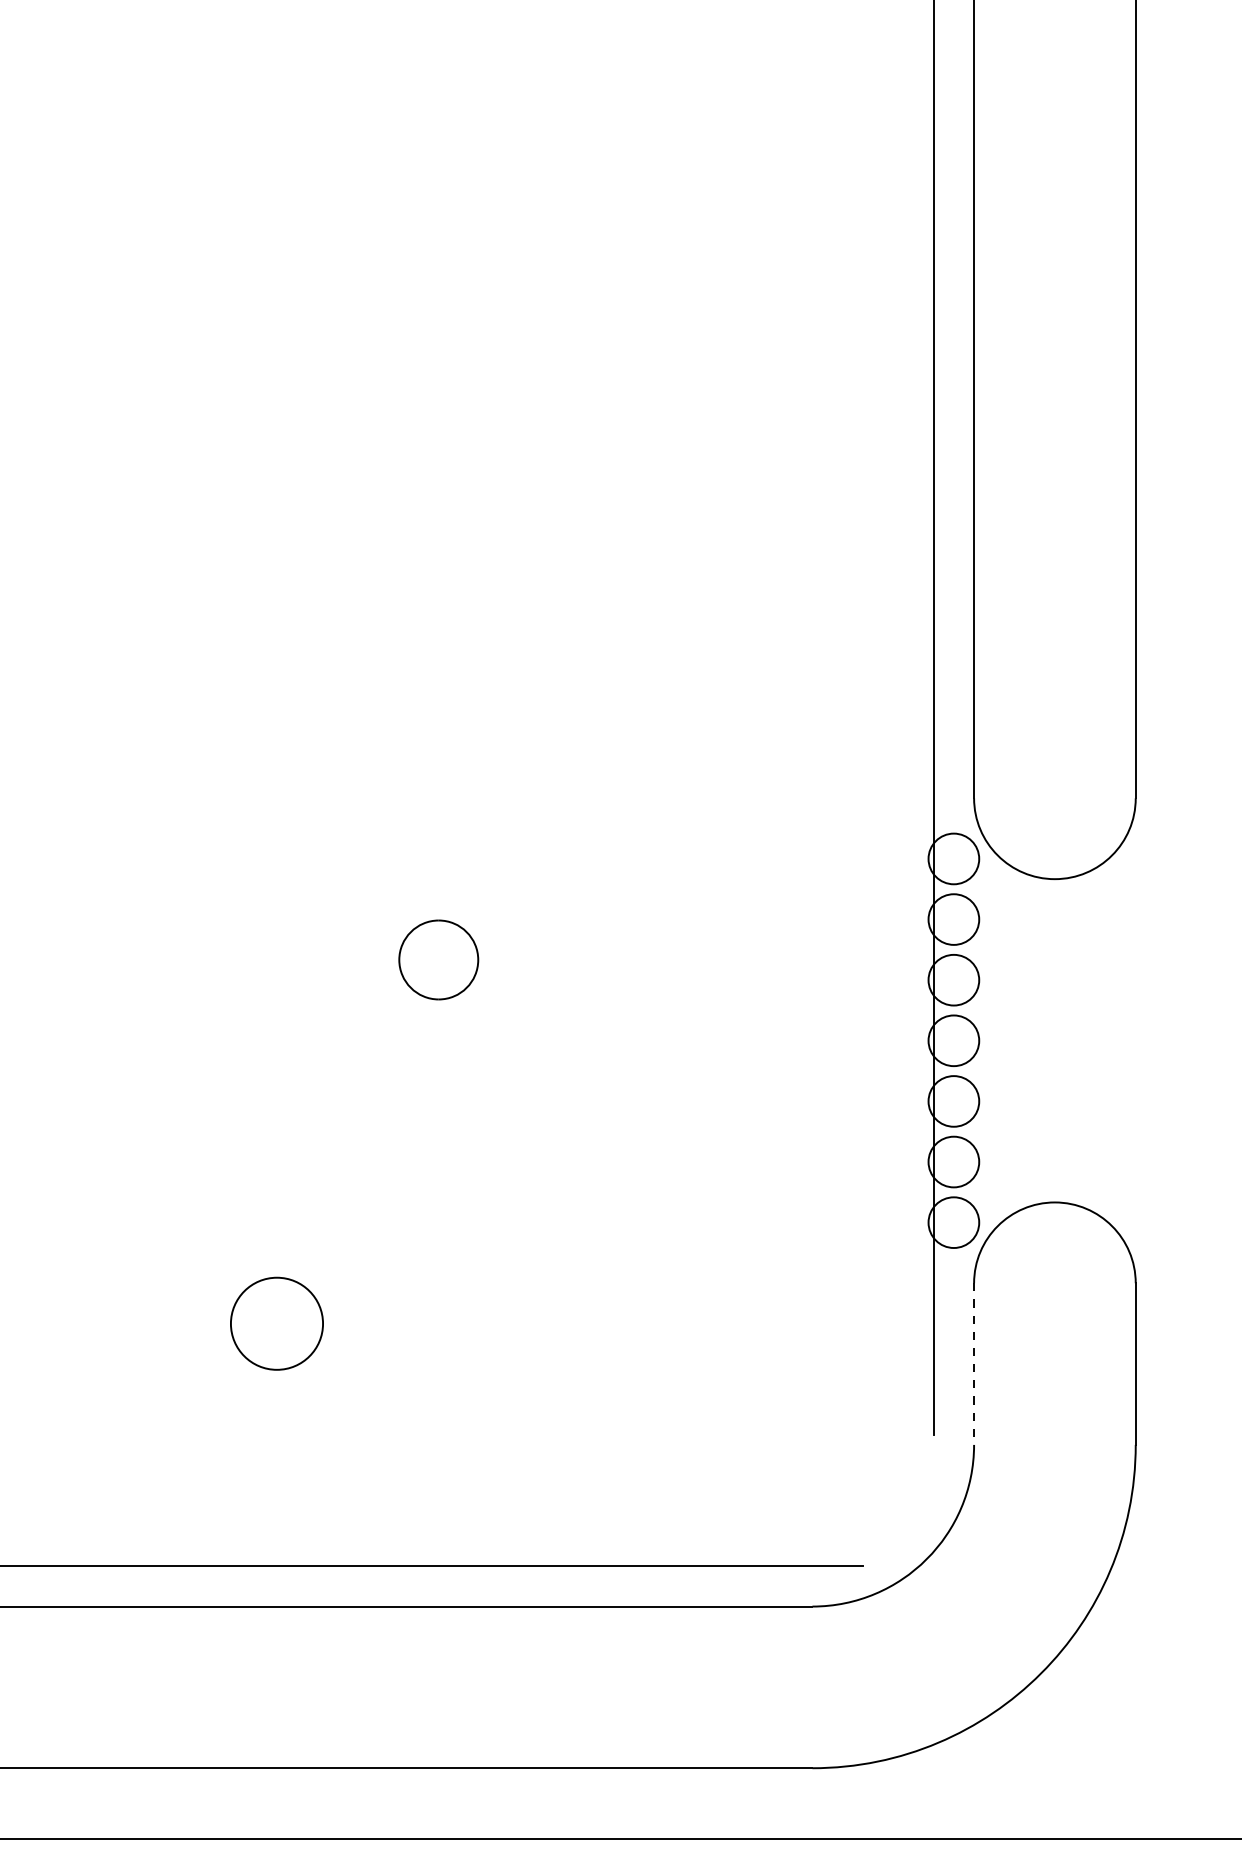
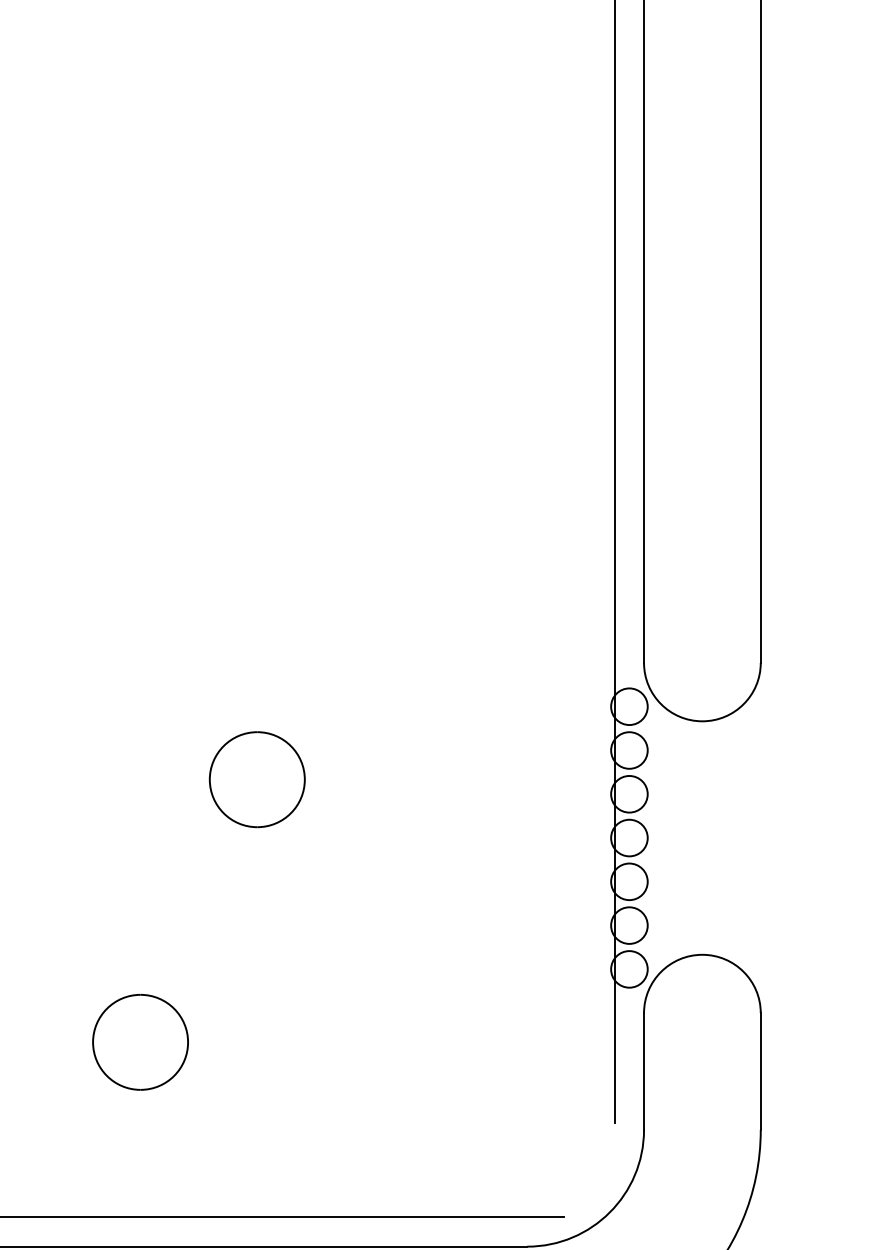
part: (438, 959) -> (257, 779), size x1.67
part: (276, 1323) -> (140, 1042), size x1.43
line: (974, 1364) -> (644, 1071), dashed -> solid

